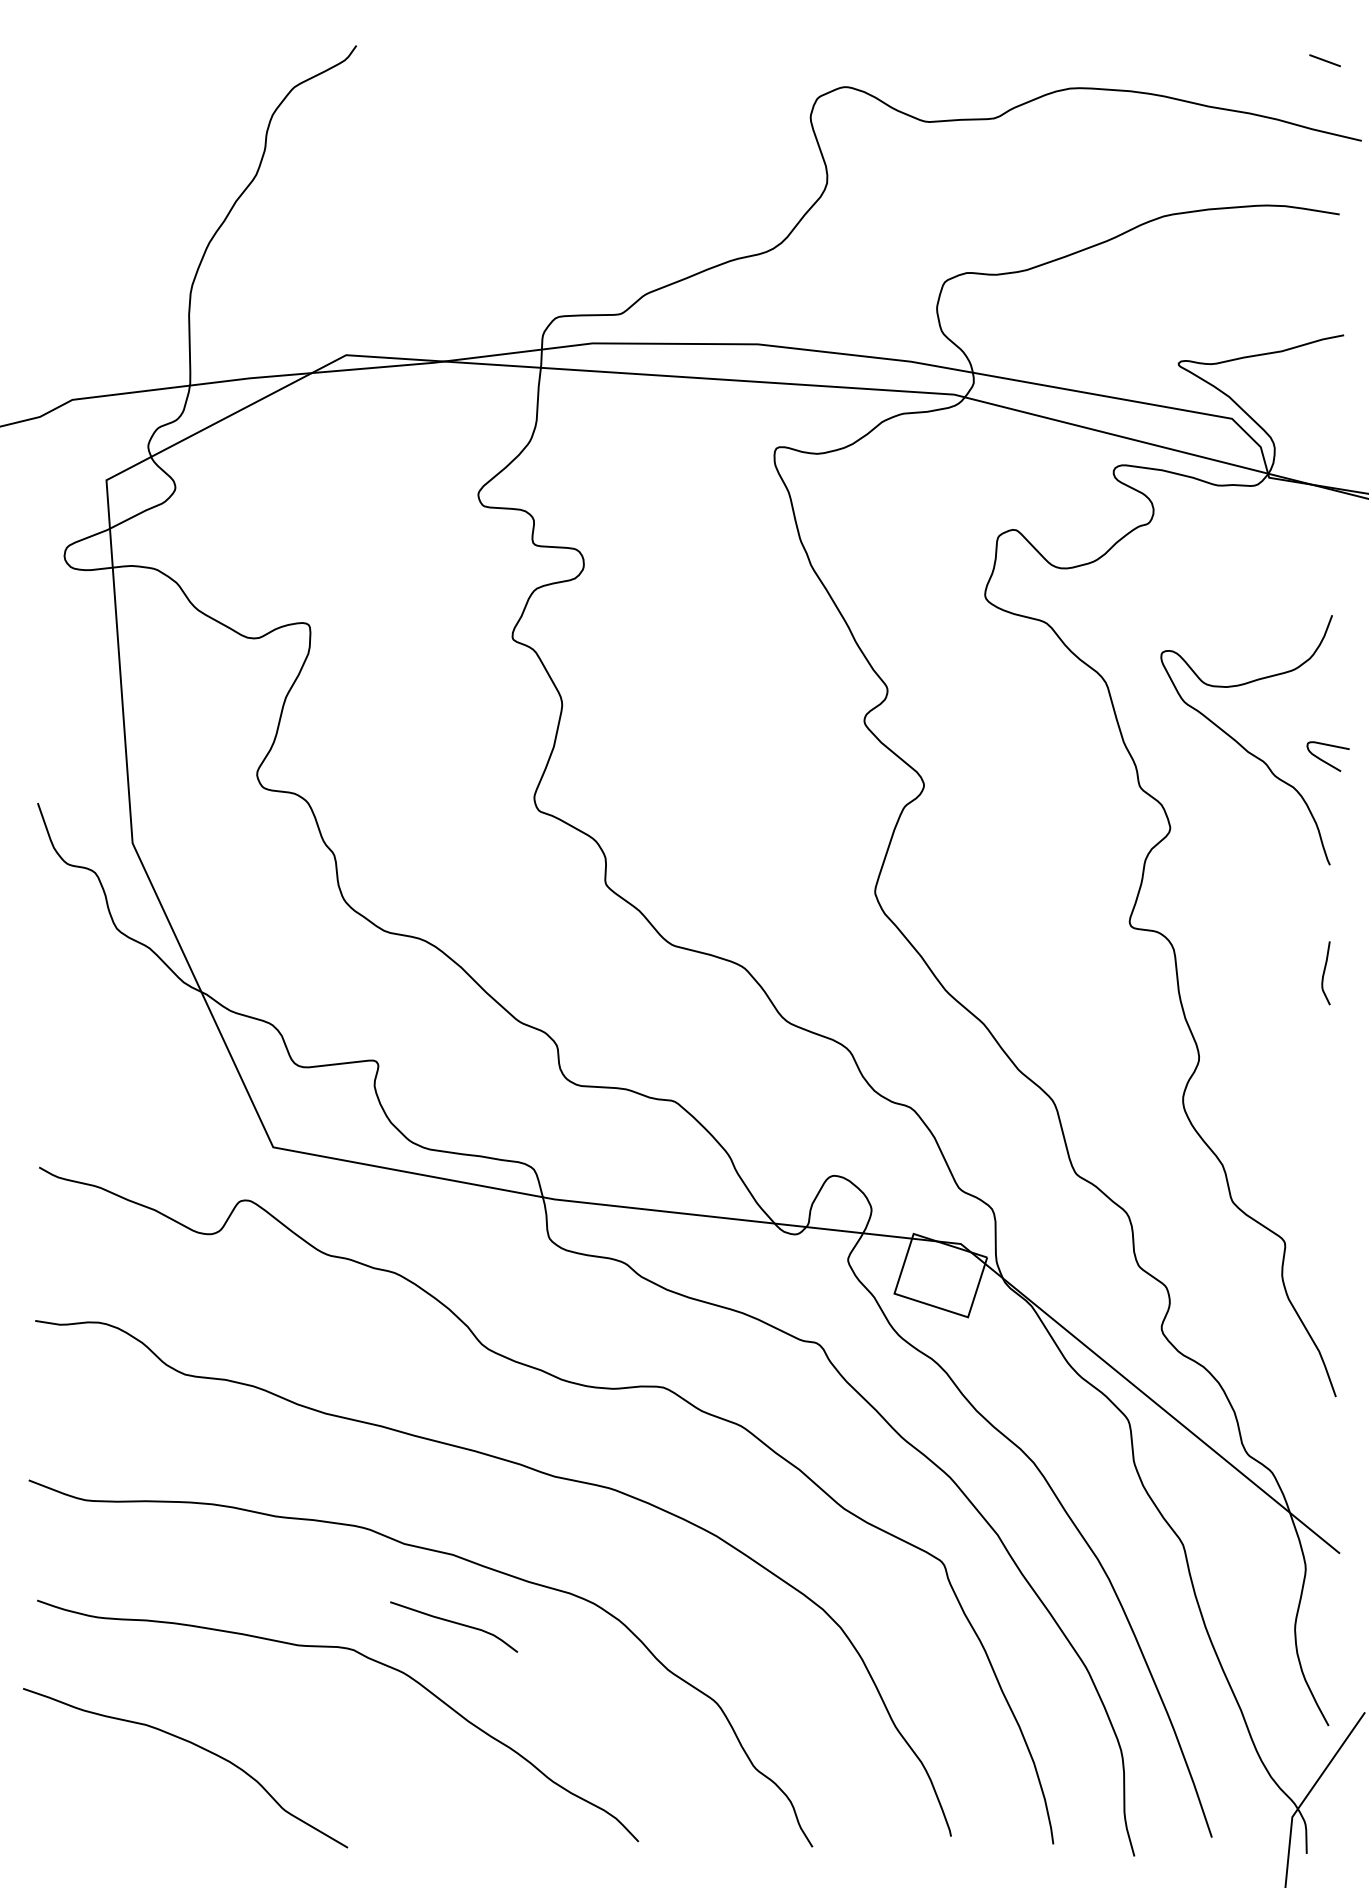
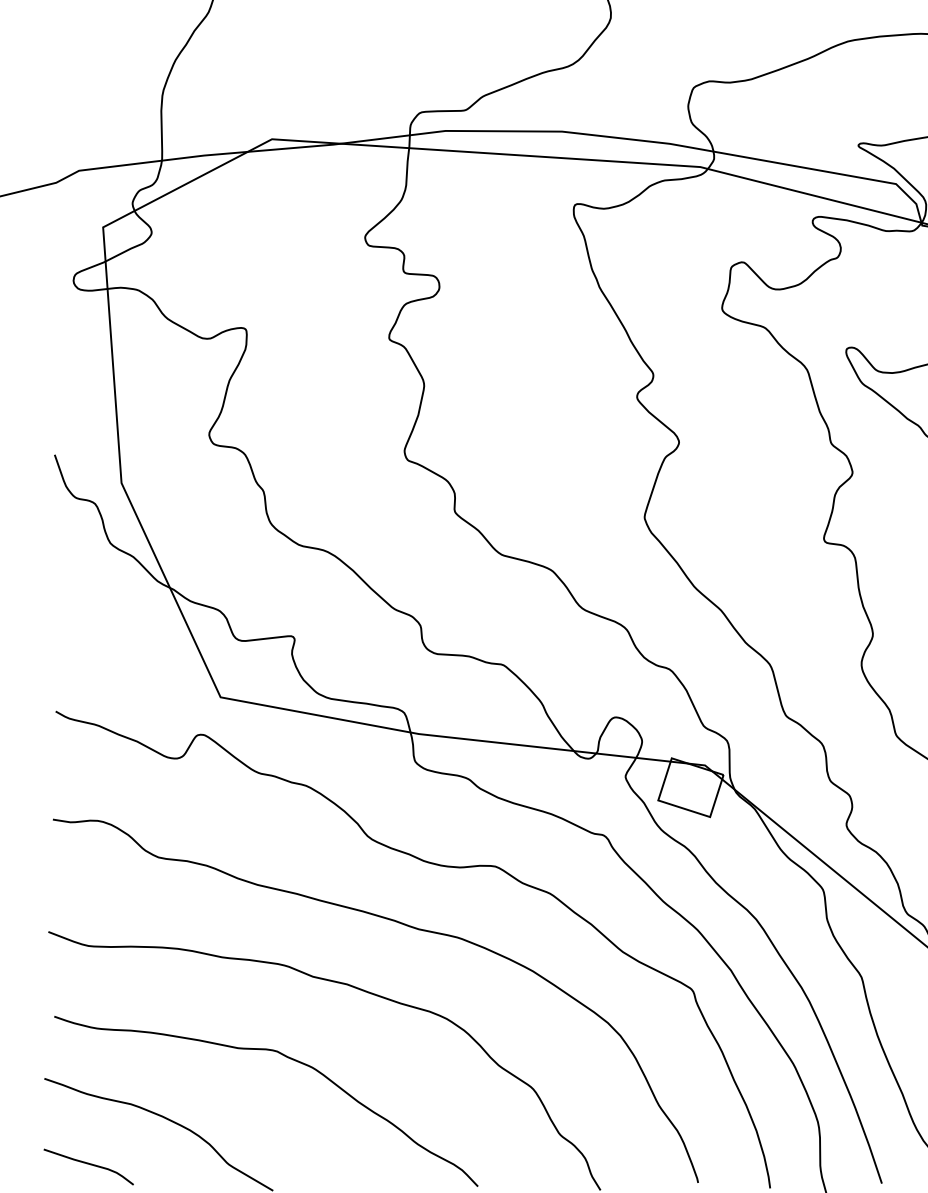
curve: (454, 1623) -> (89, 1164), moved

